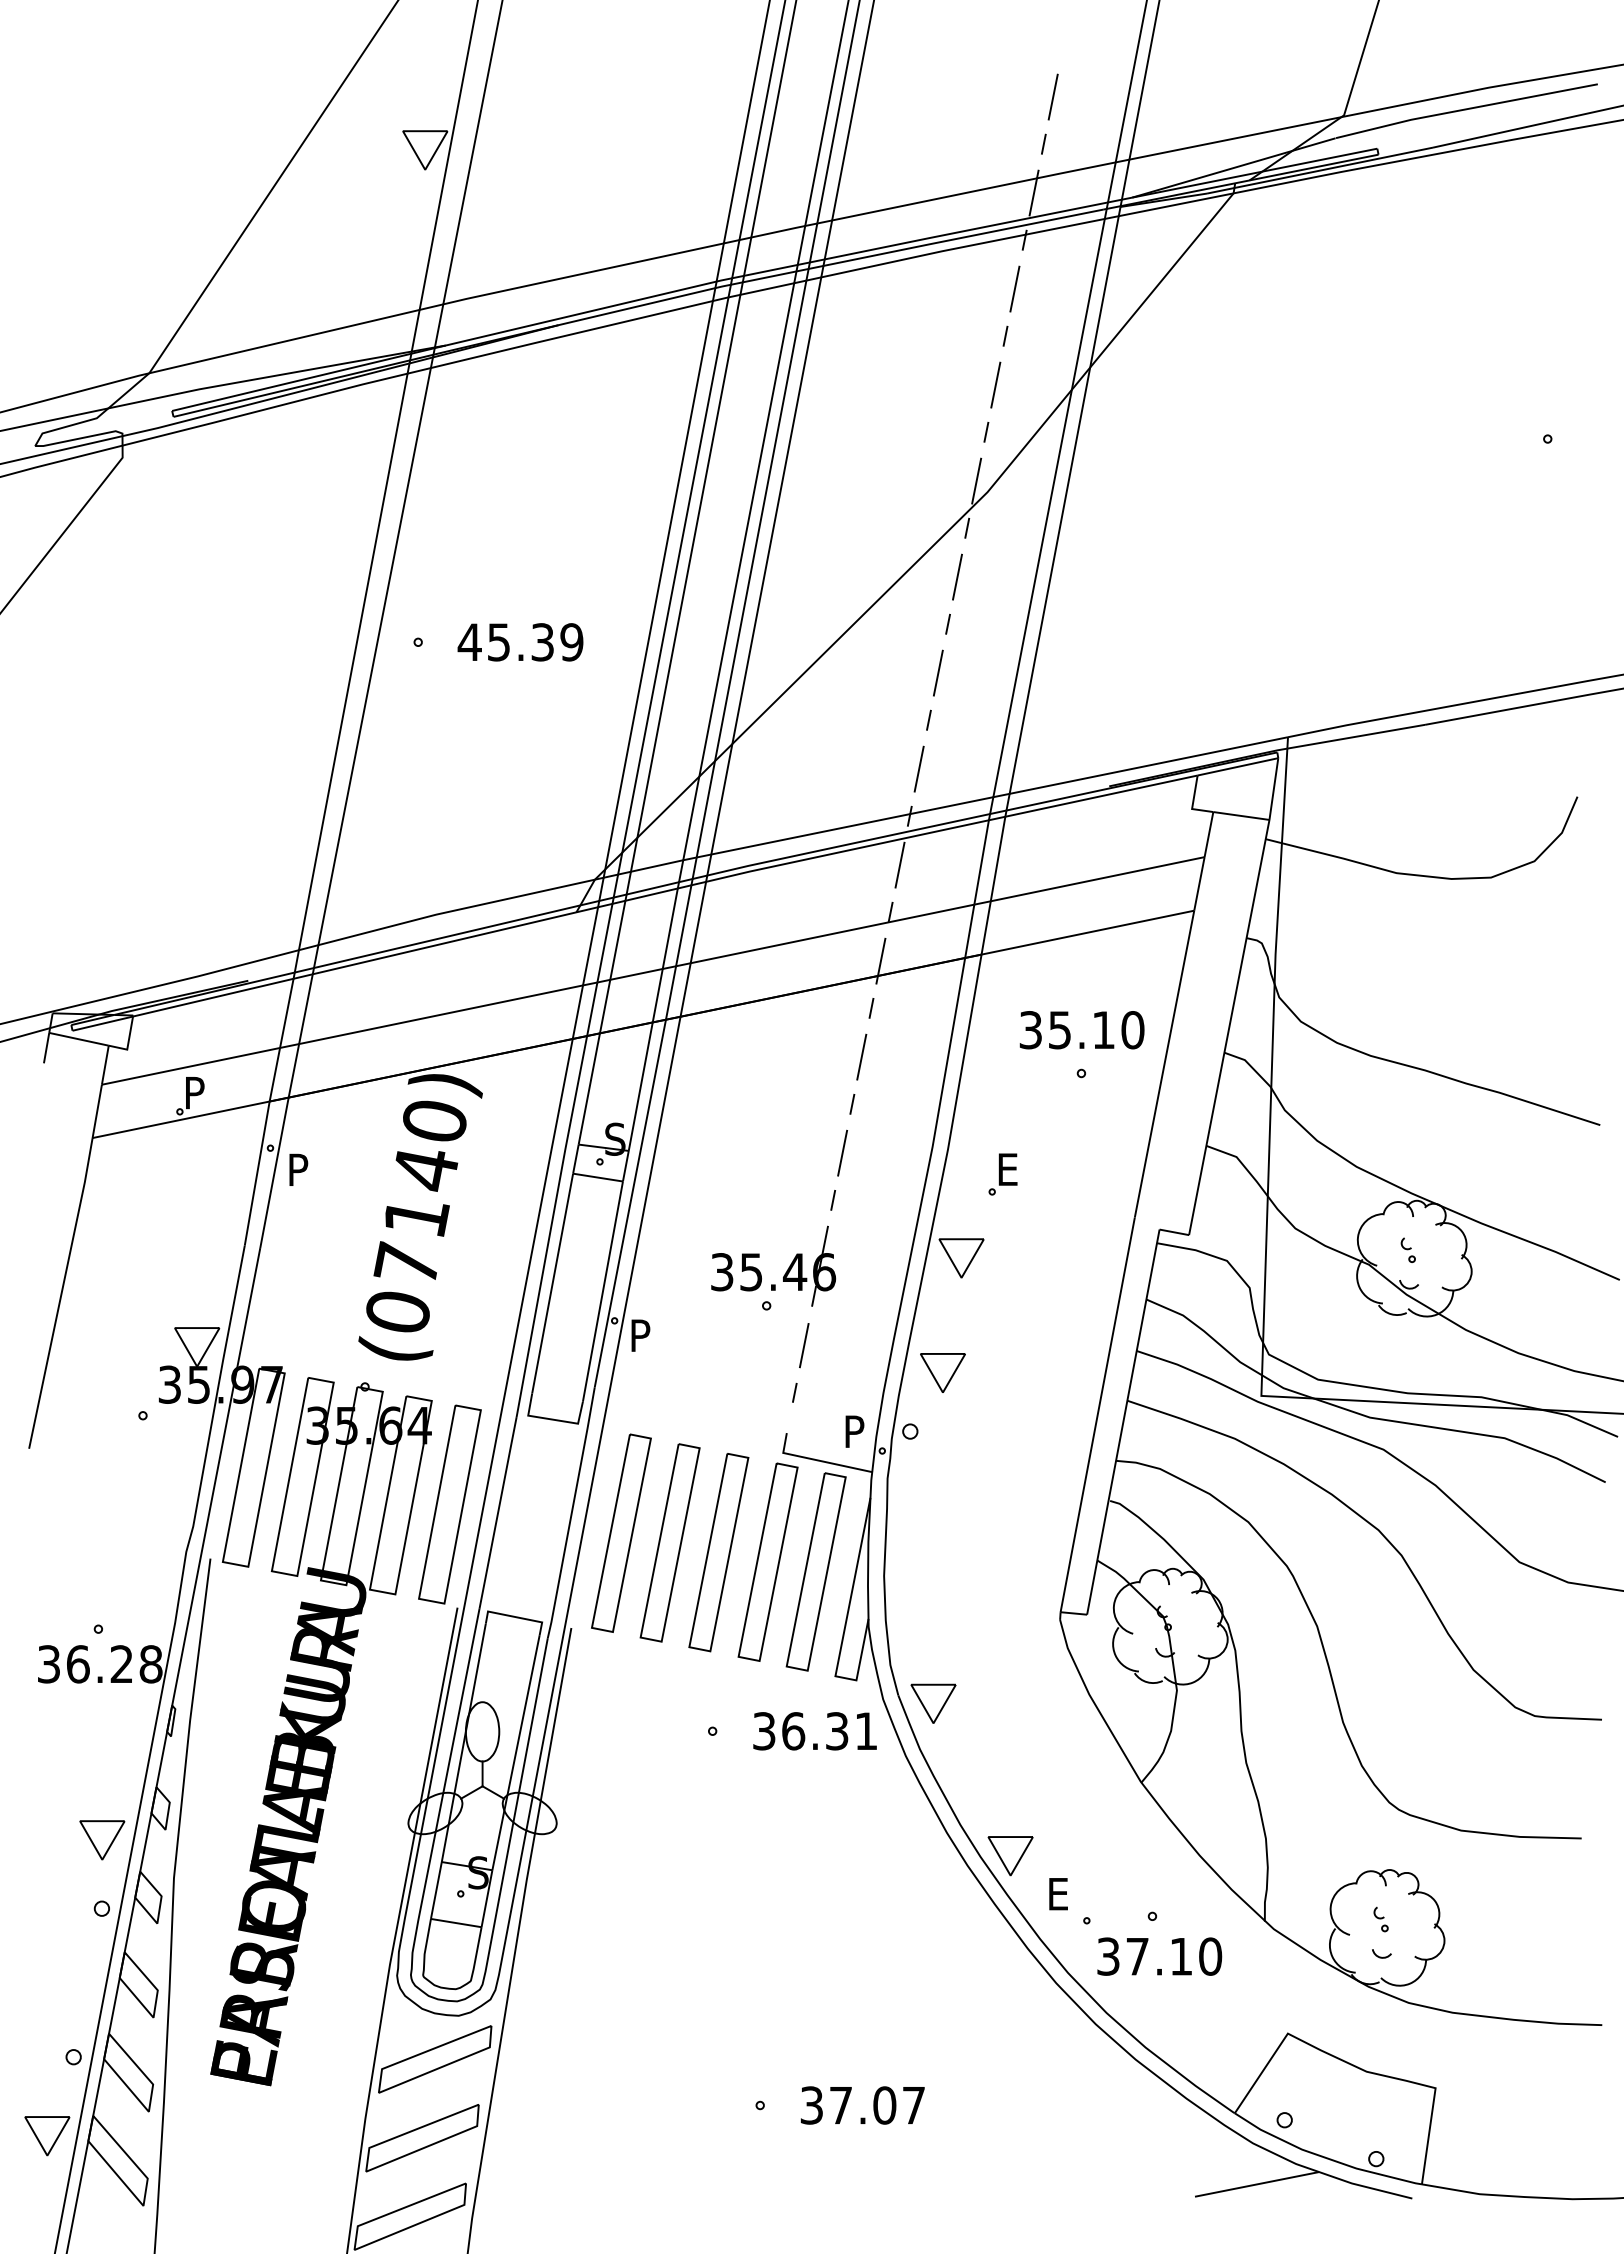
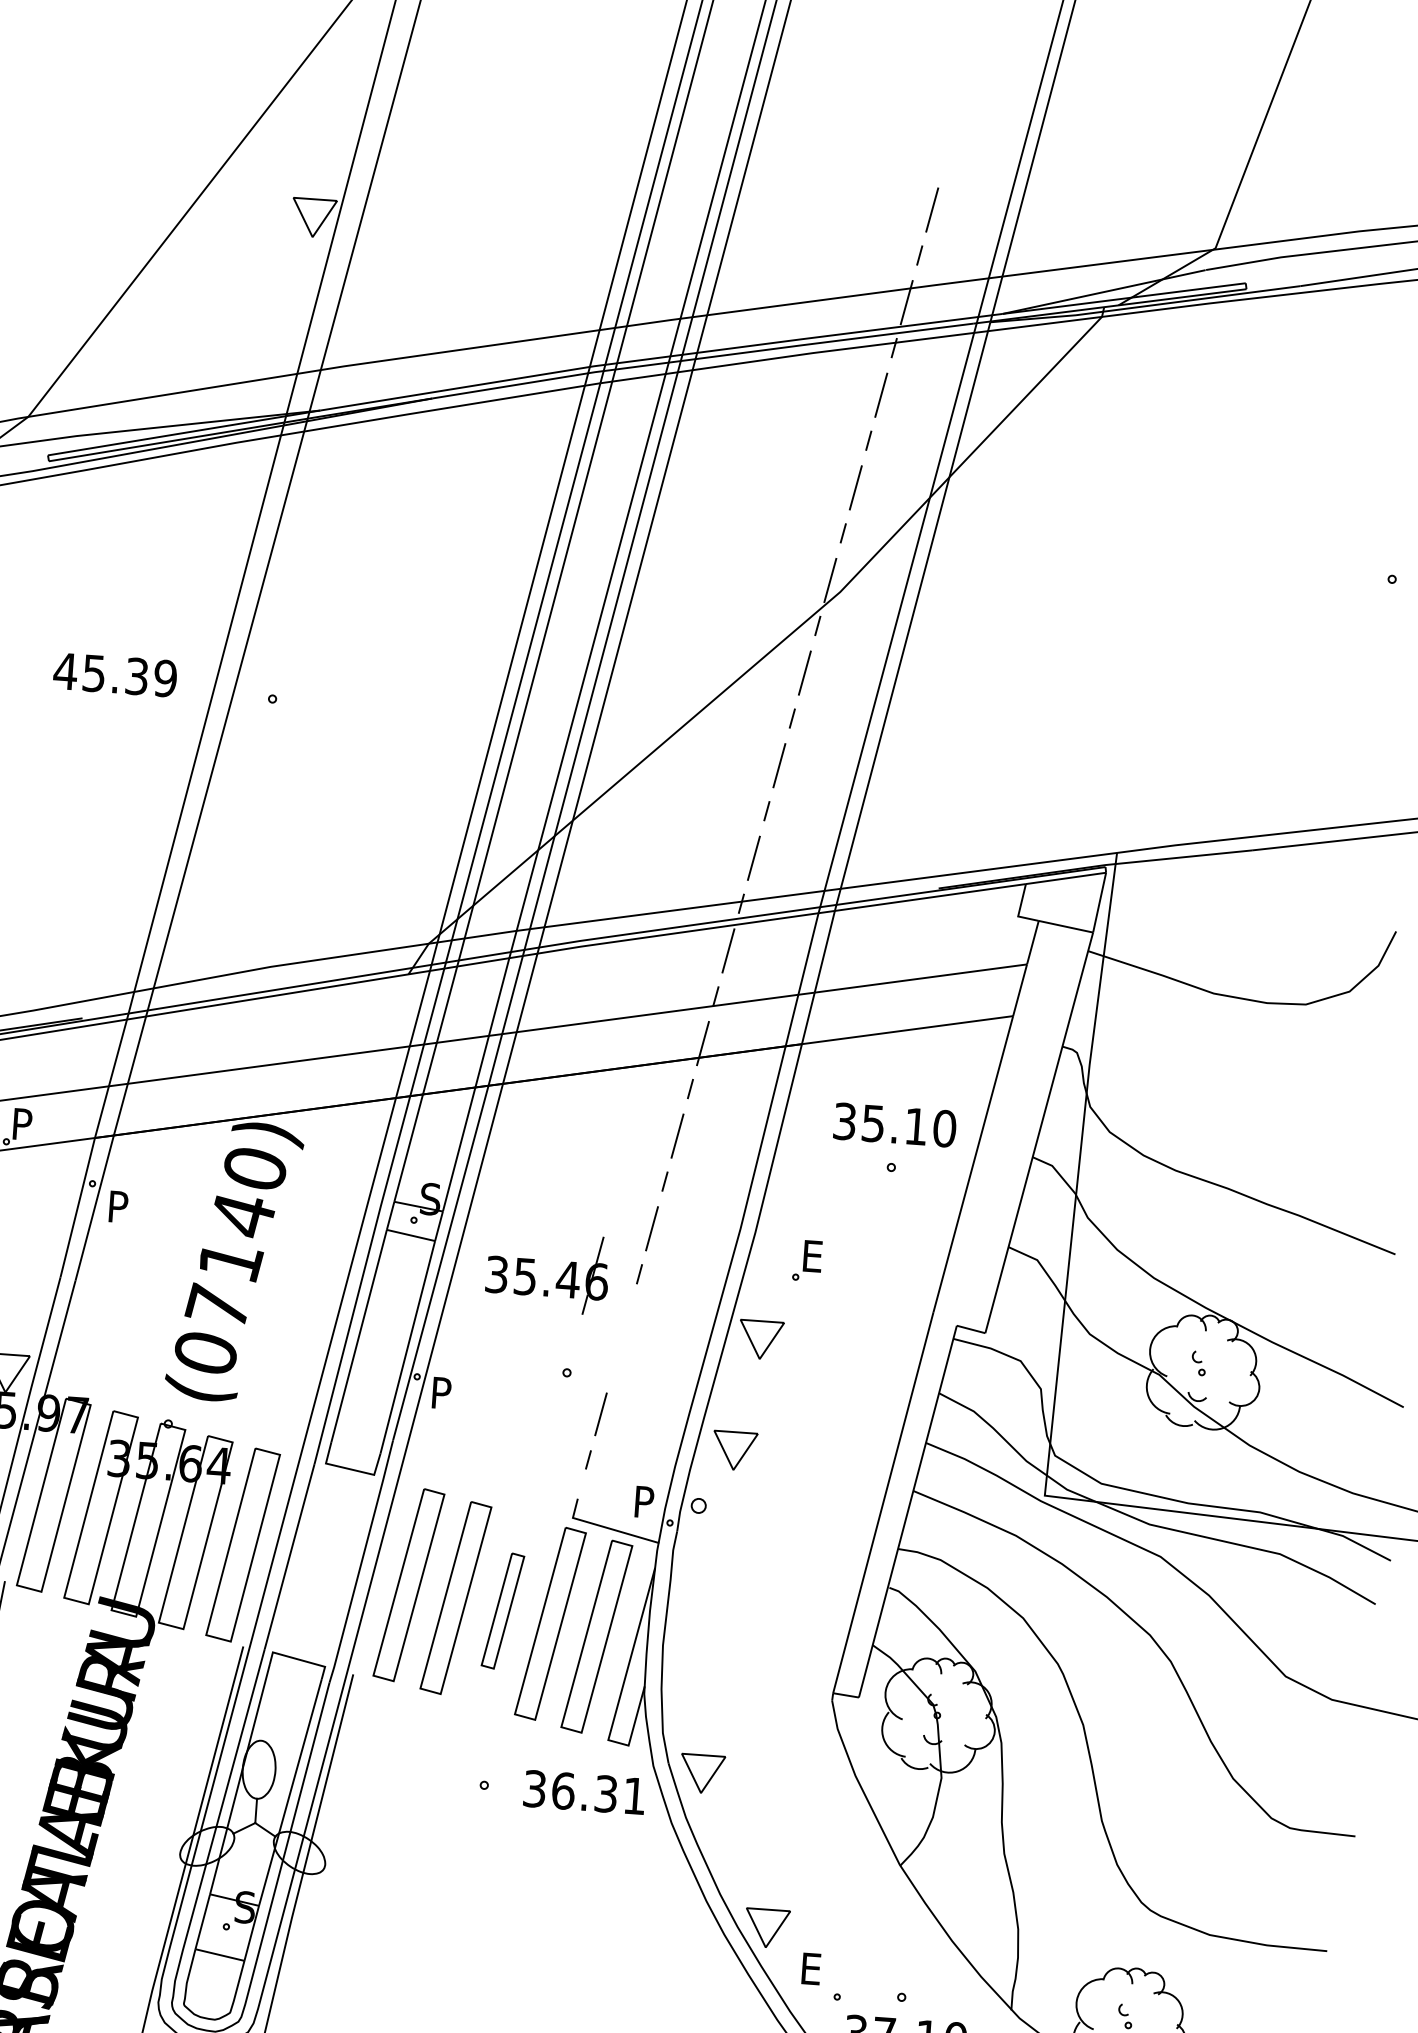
text: (520, 642) -> (115, 675), moved
part: (785, 1272) -> (558, 1279), moved
part: (718, 1552) -> (502, 1610), size x0.6

